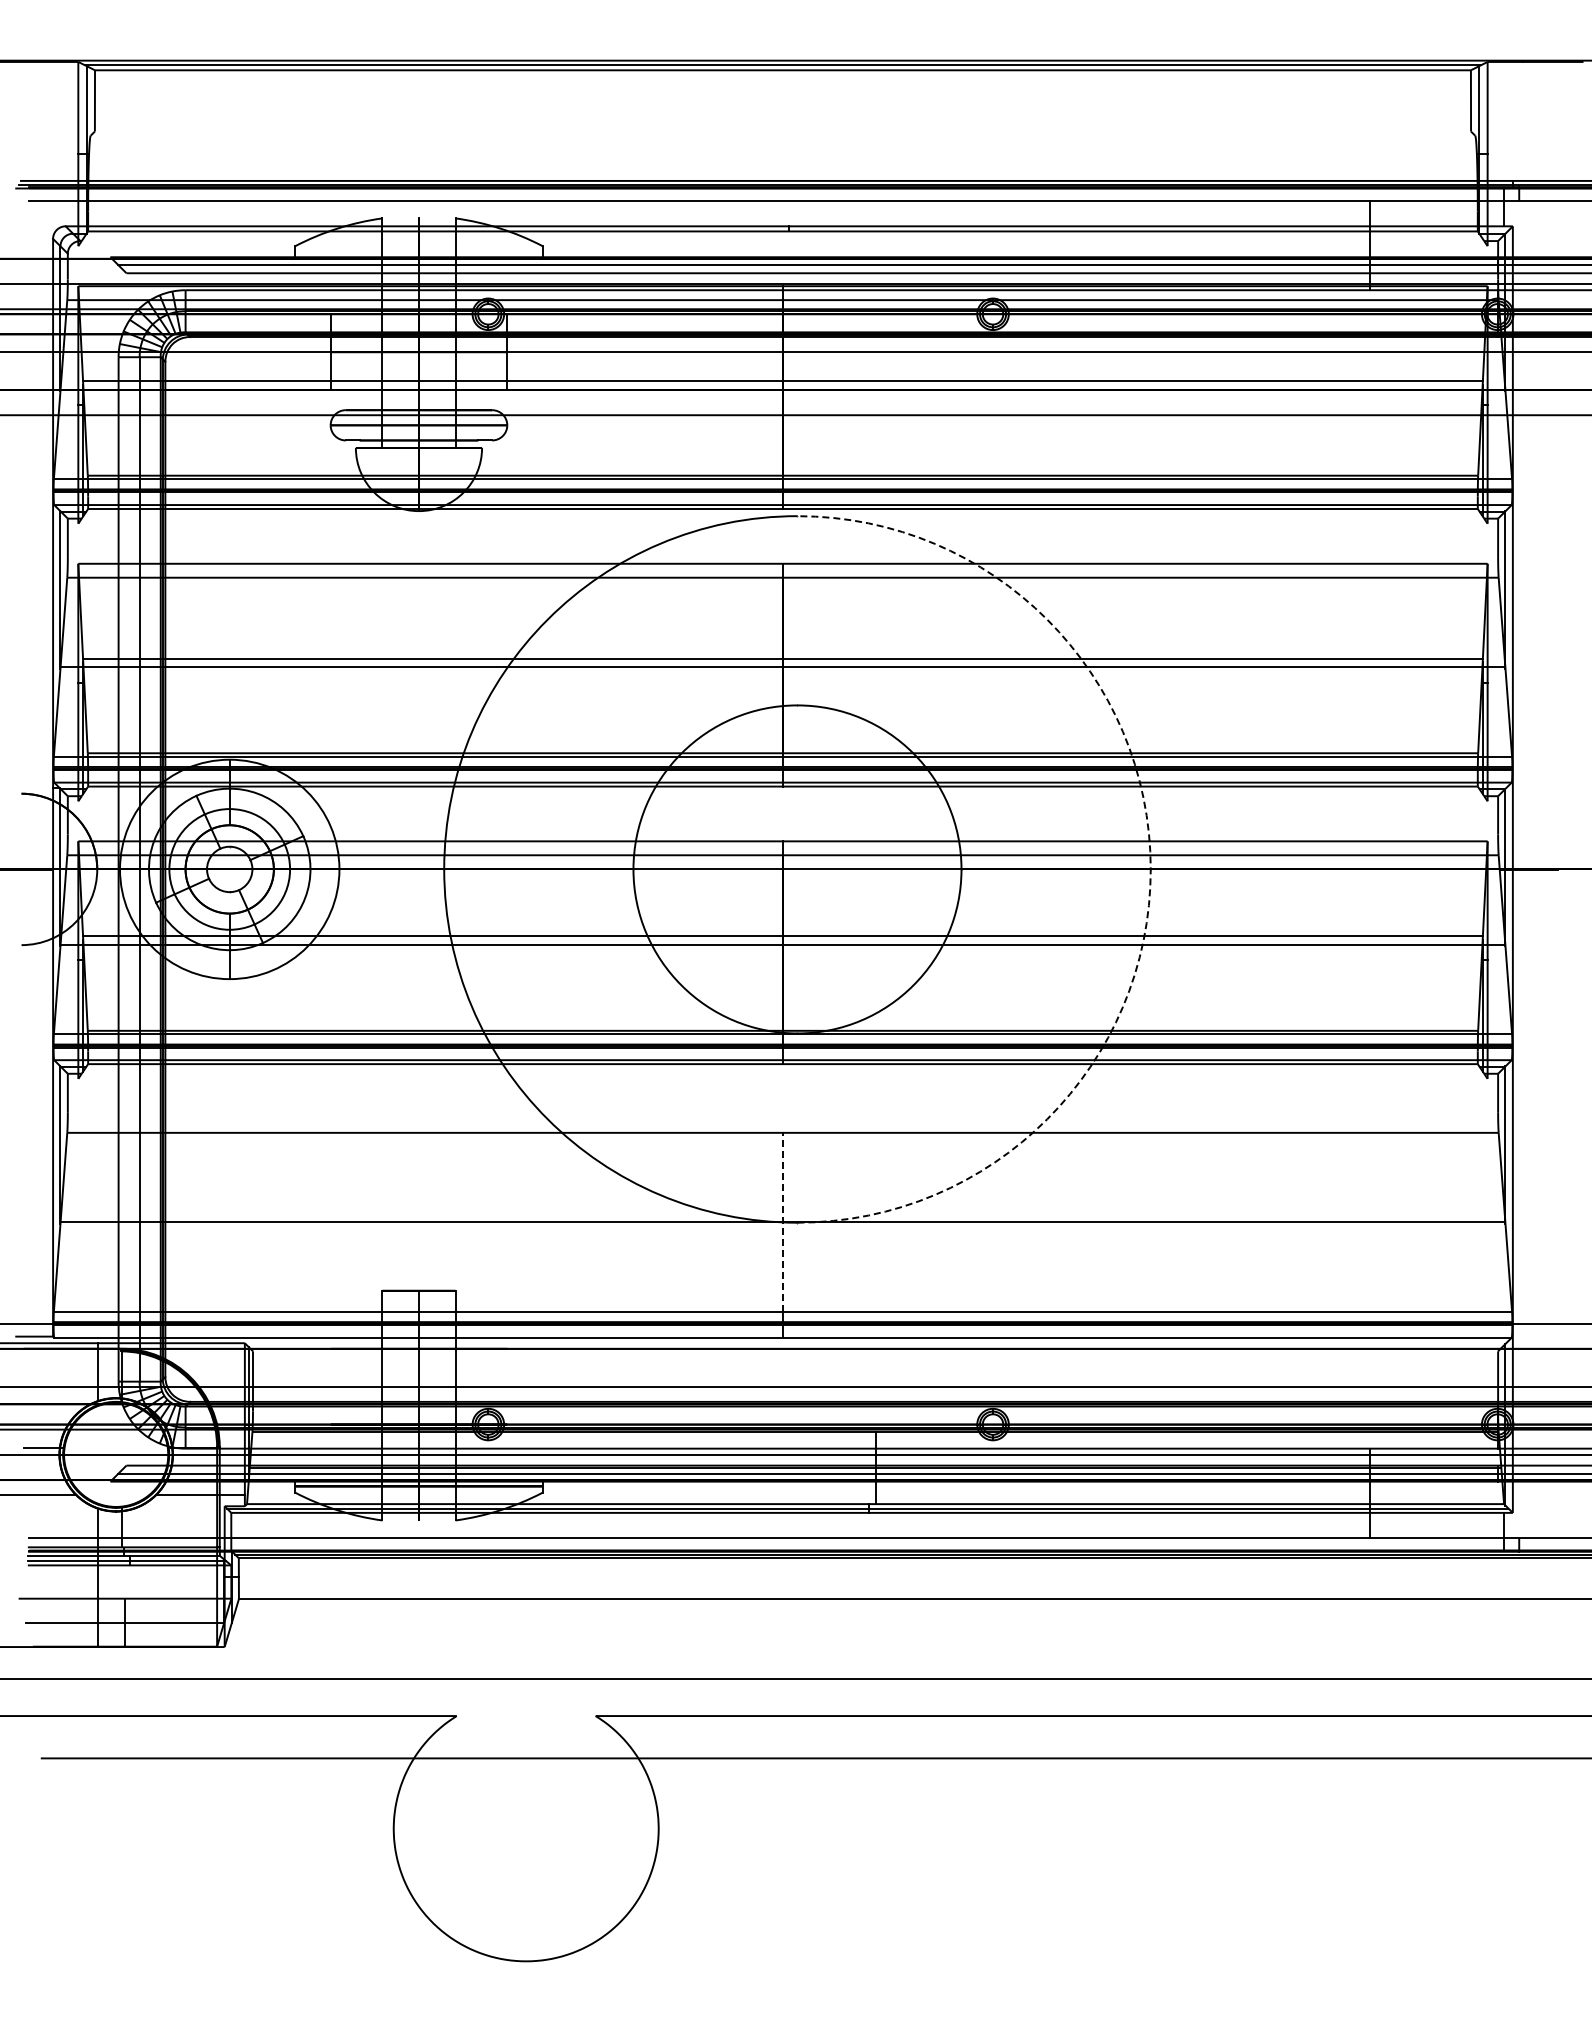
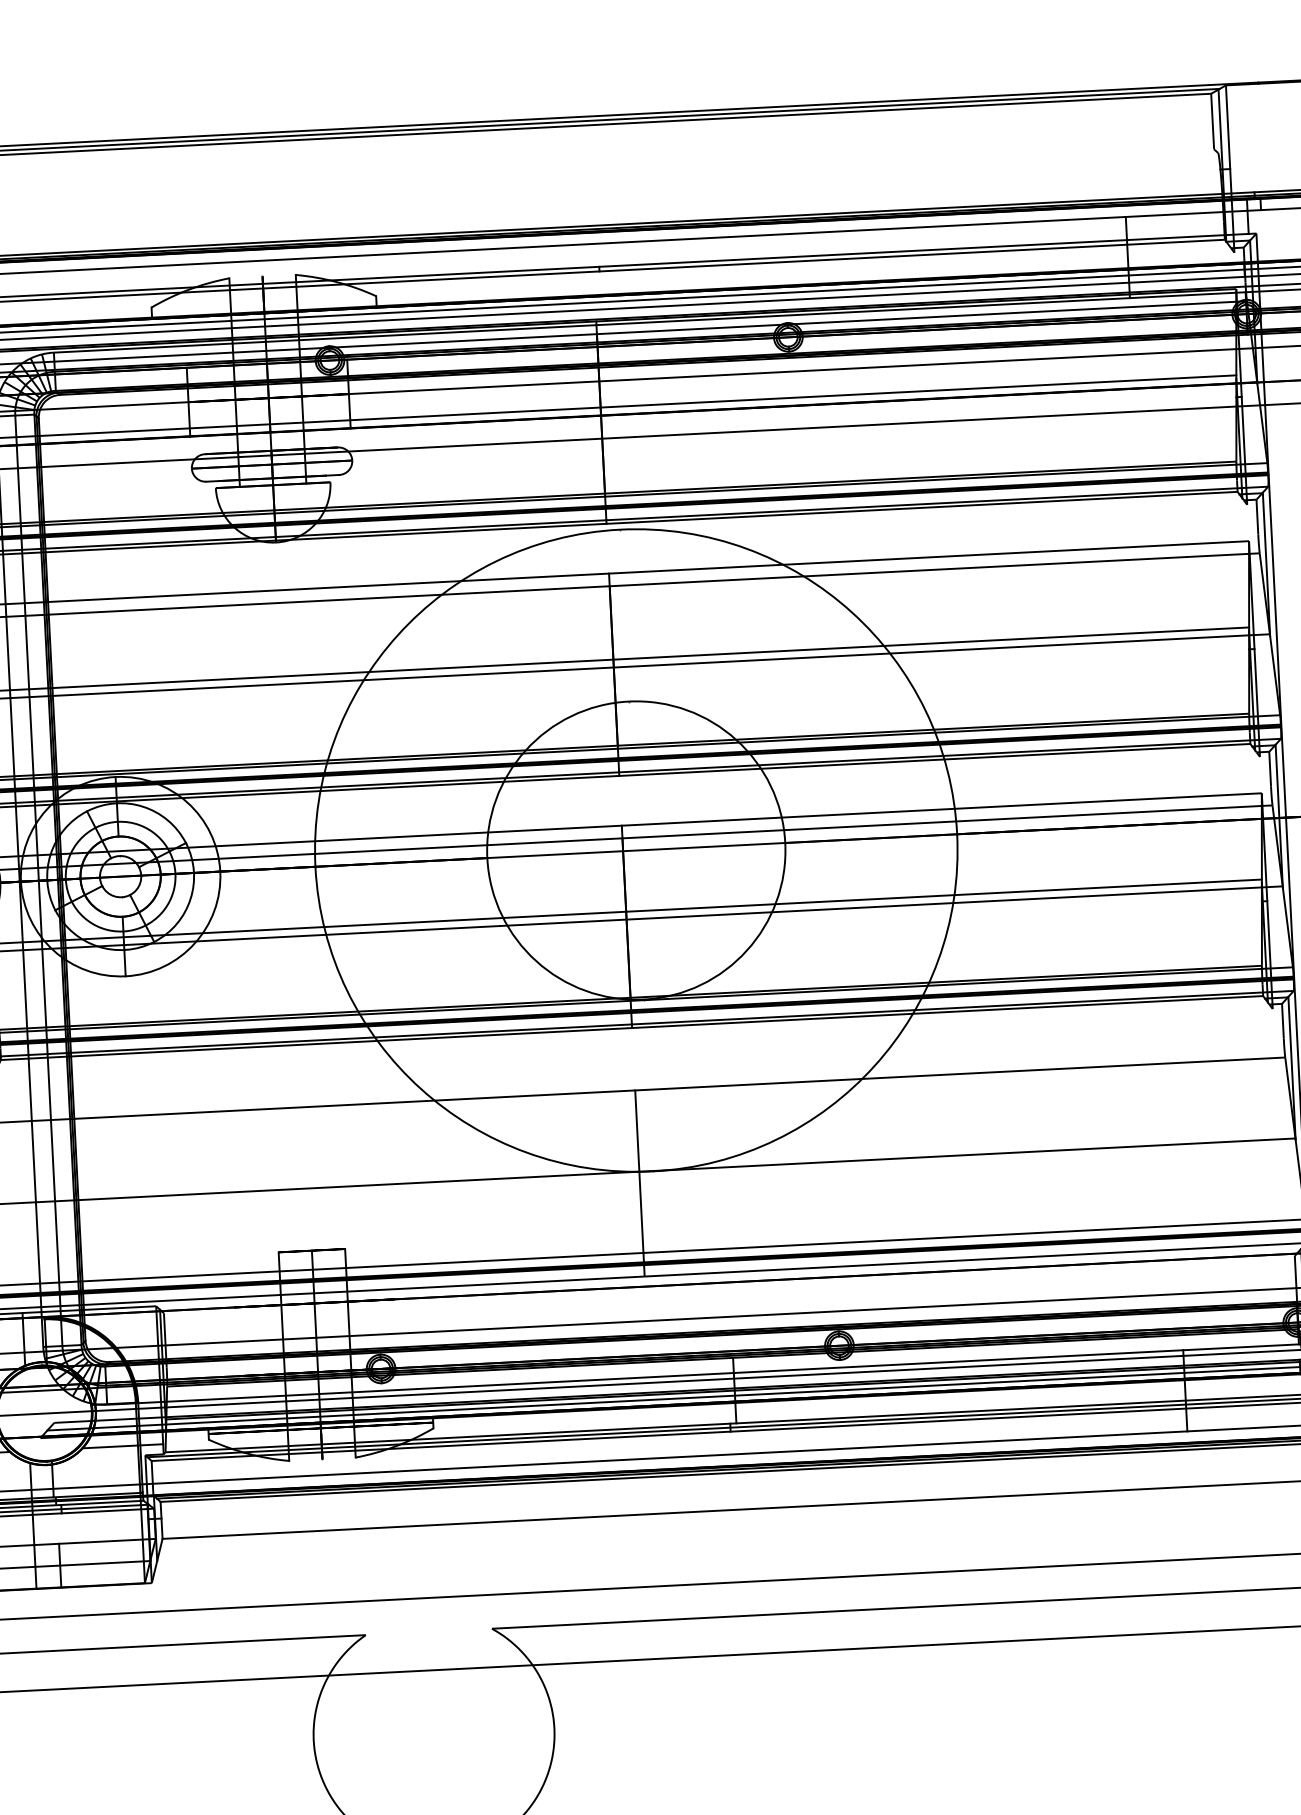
arc: (1150, 869) -> (956, 834), dashed -> solid
line: (782, 1221) -> (638, 1170), dashed -> solid

